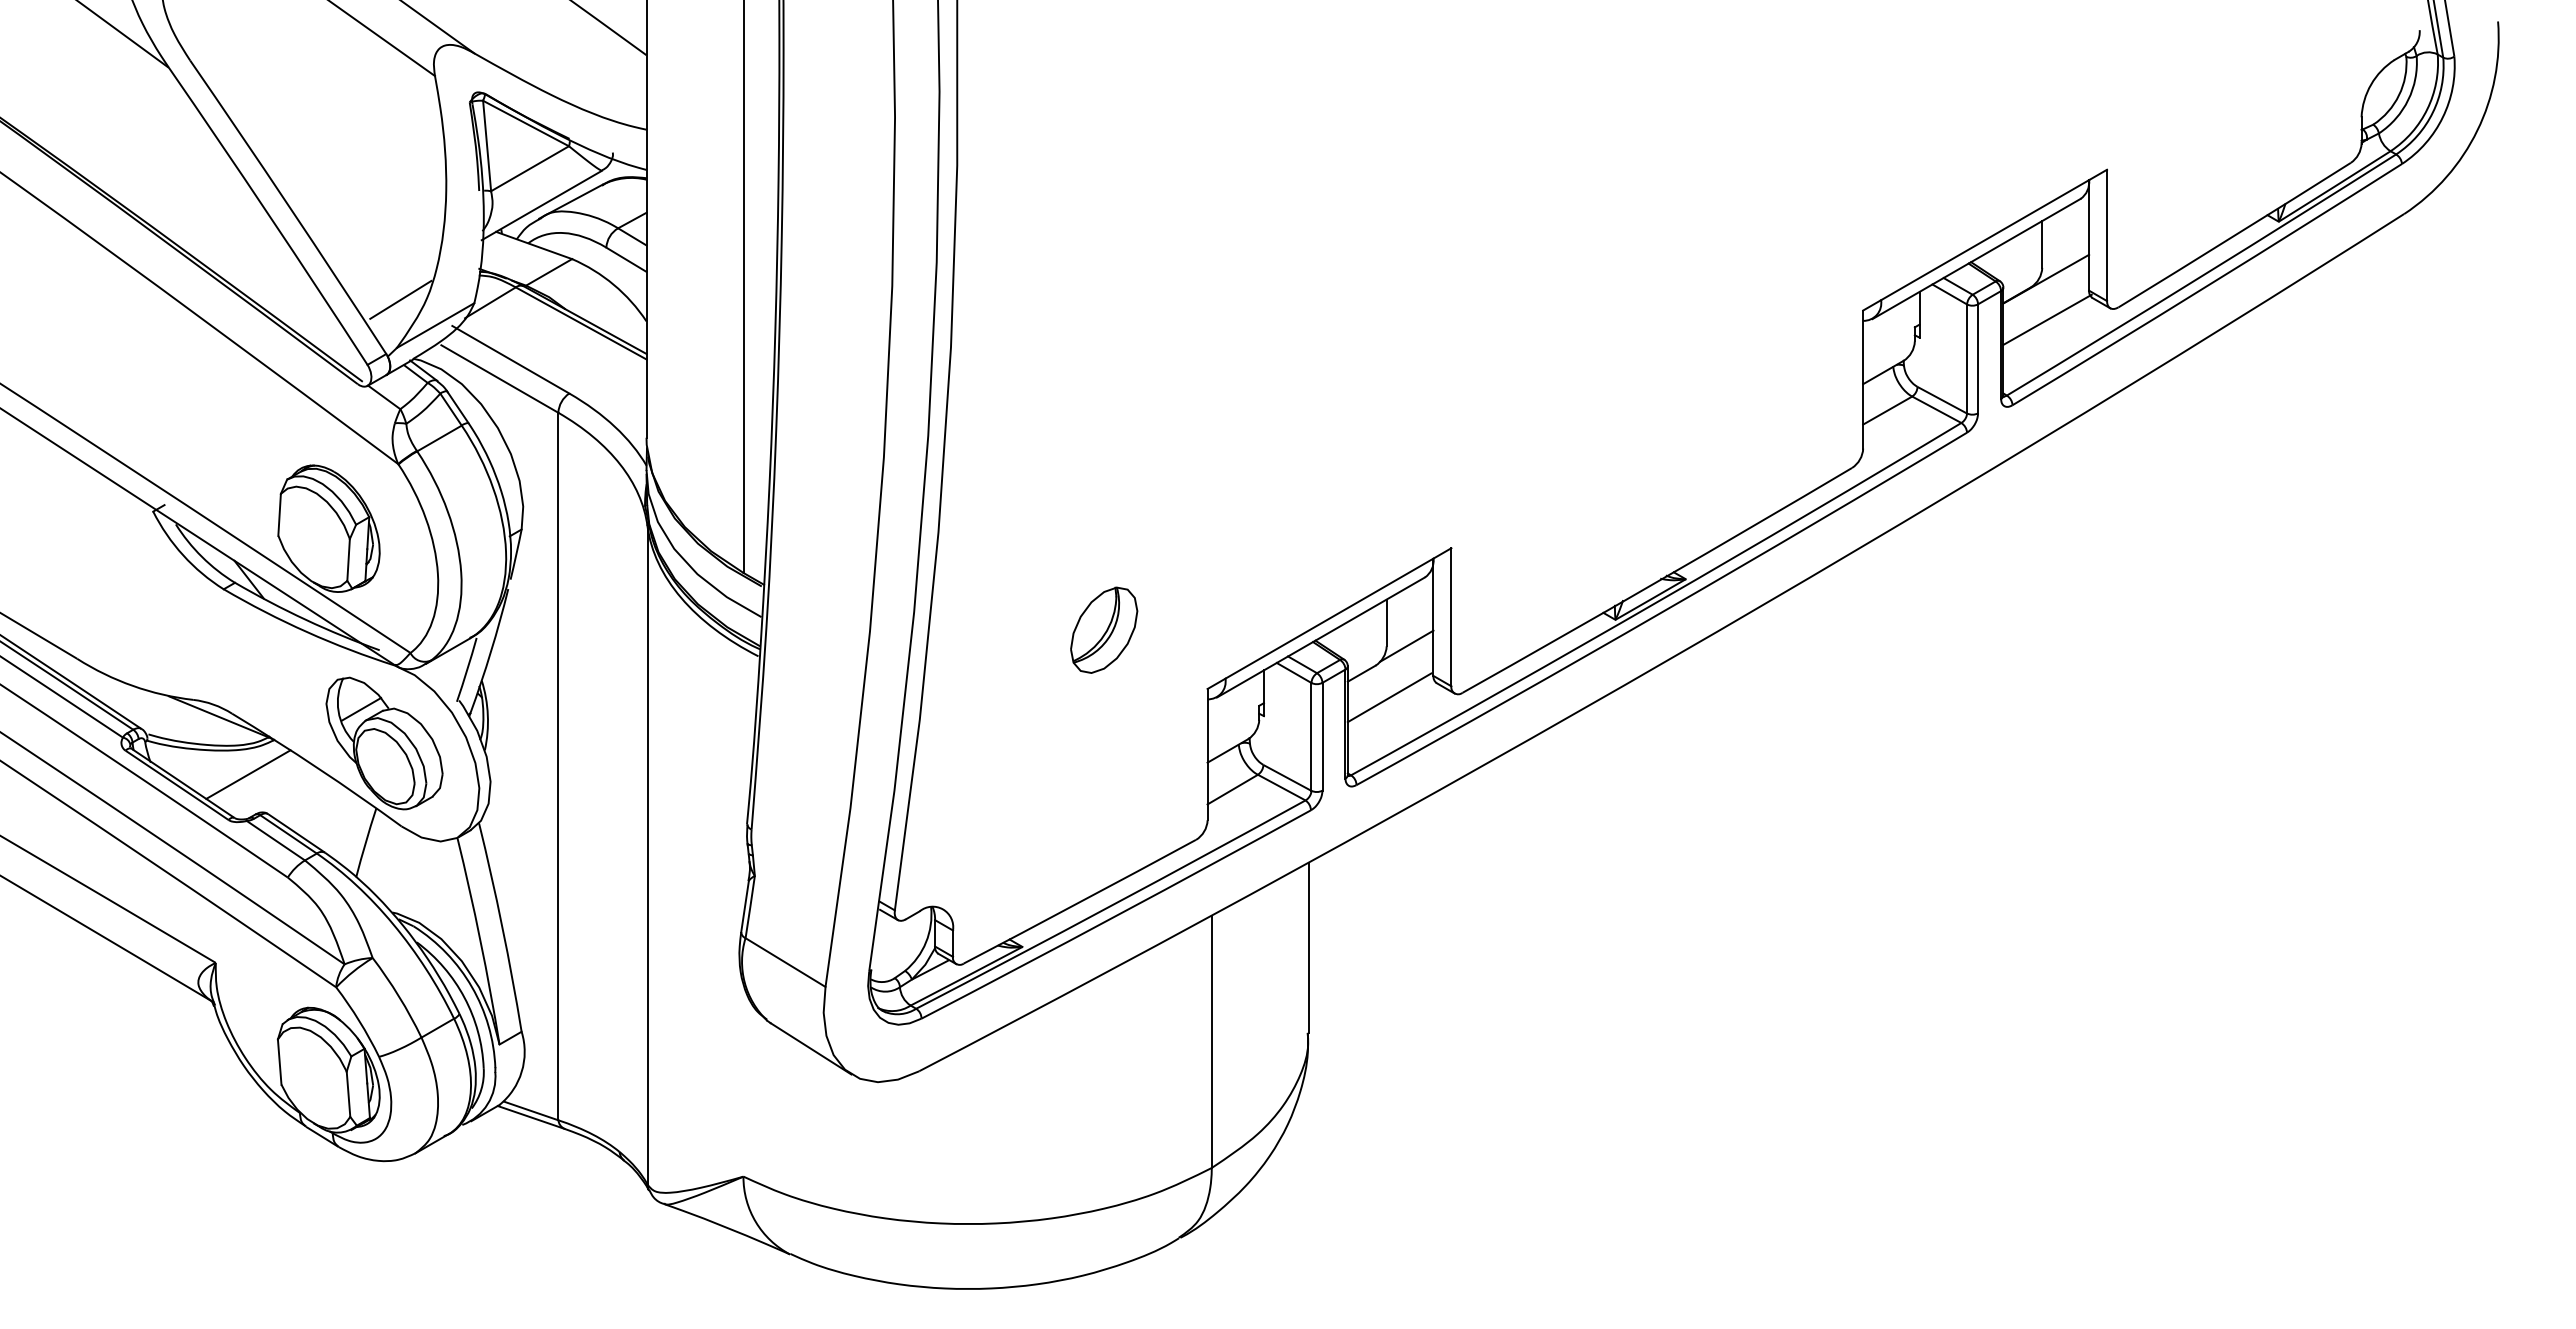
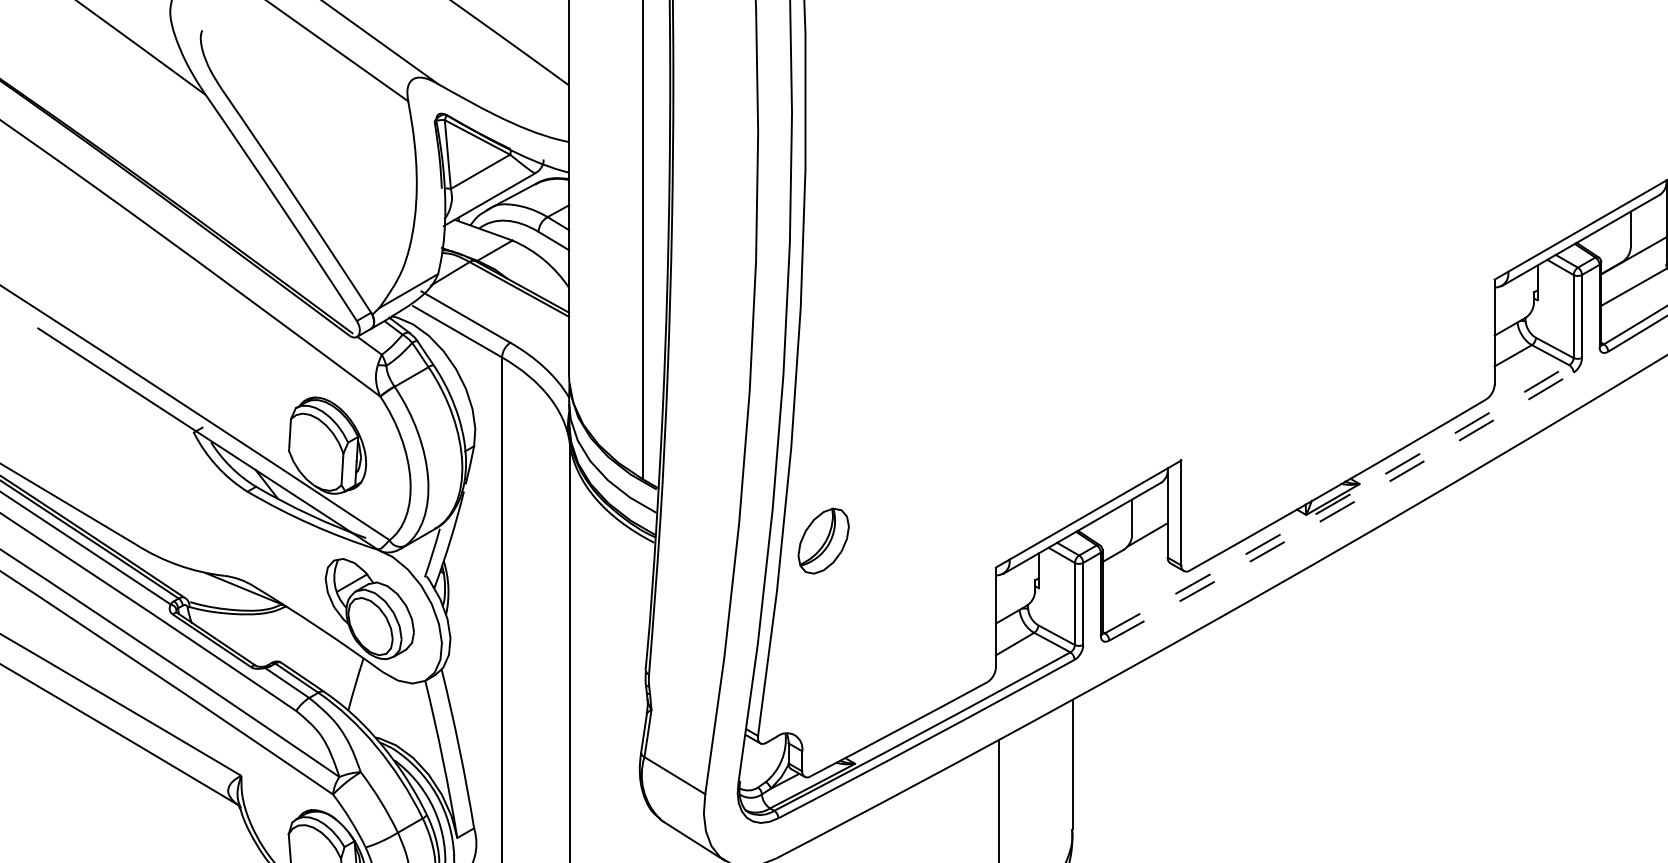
line: (400, 299) -> (381, 271), removed
arc: (1657, 601) -> (1338, 501), solid -> dashed
arc: (1663, 611) -> (1342, 508), solid -> dashed
part: (1104, 629) -> (823, 540), moved
line: (1389, 697) -> (1134, 574), removed
line: (248, 774) -> (266, 632), removed

